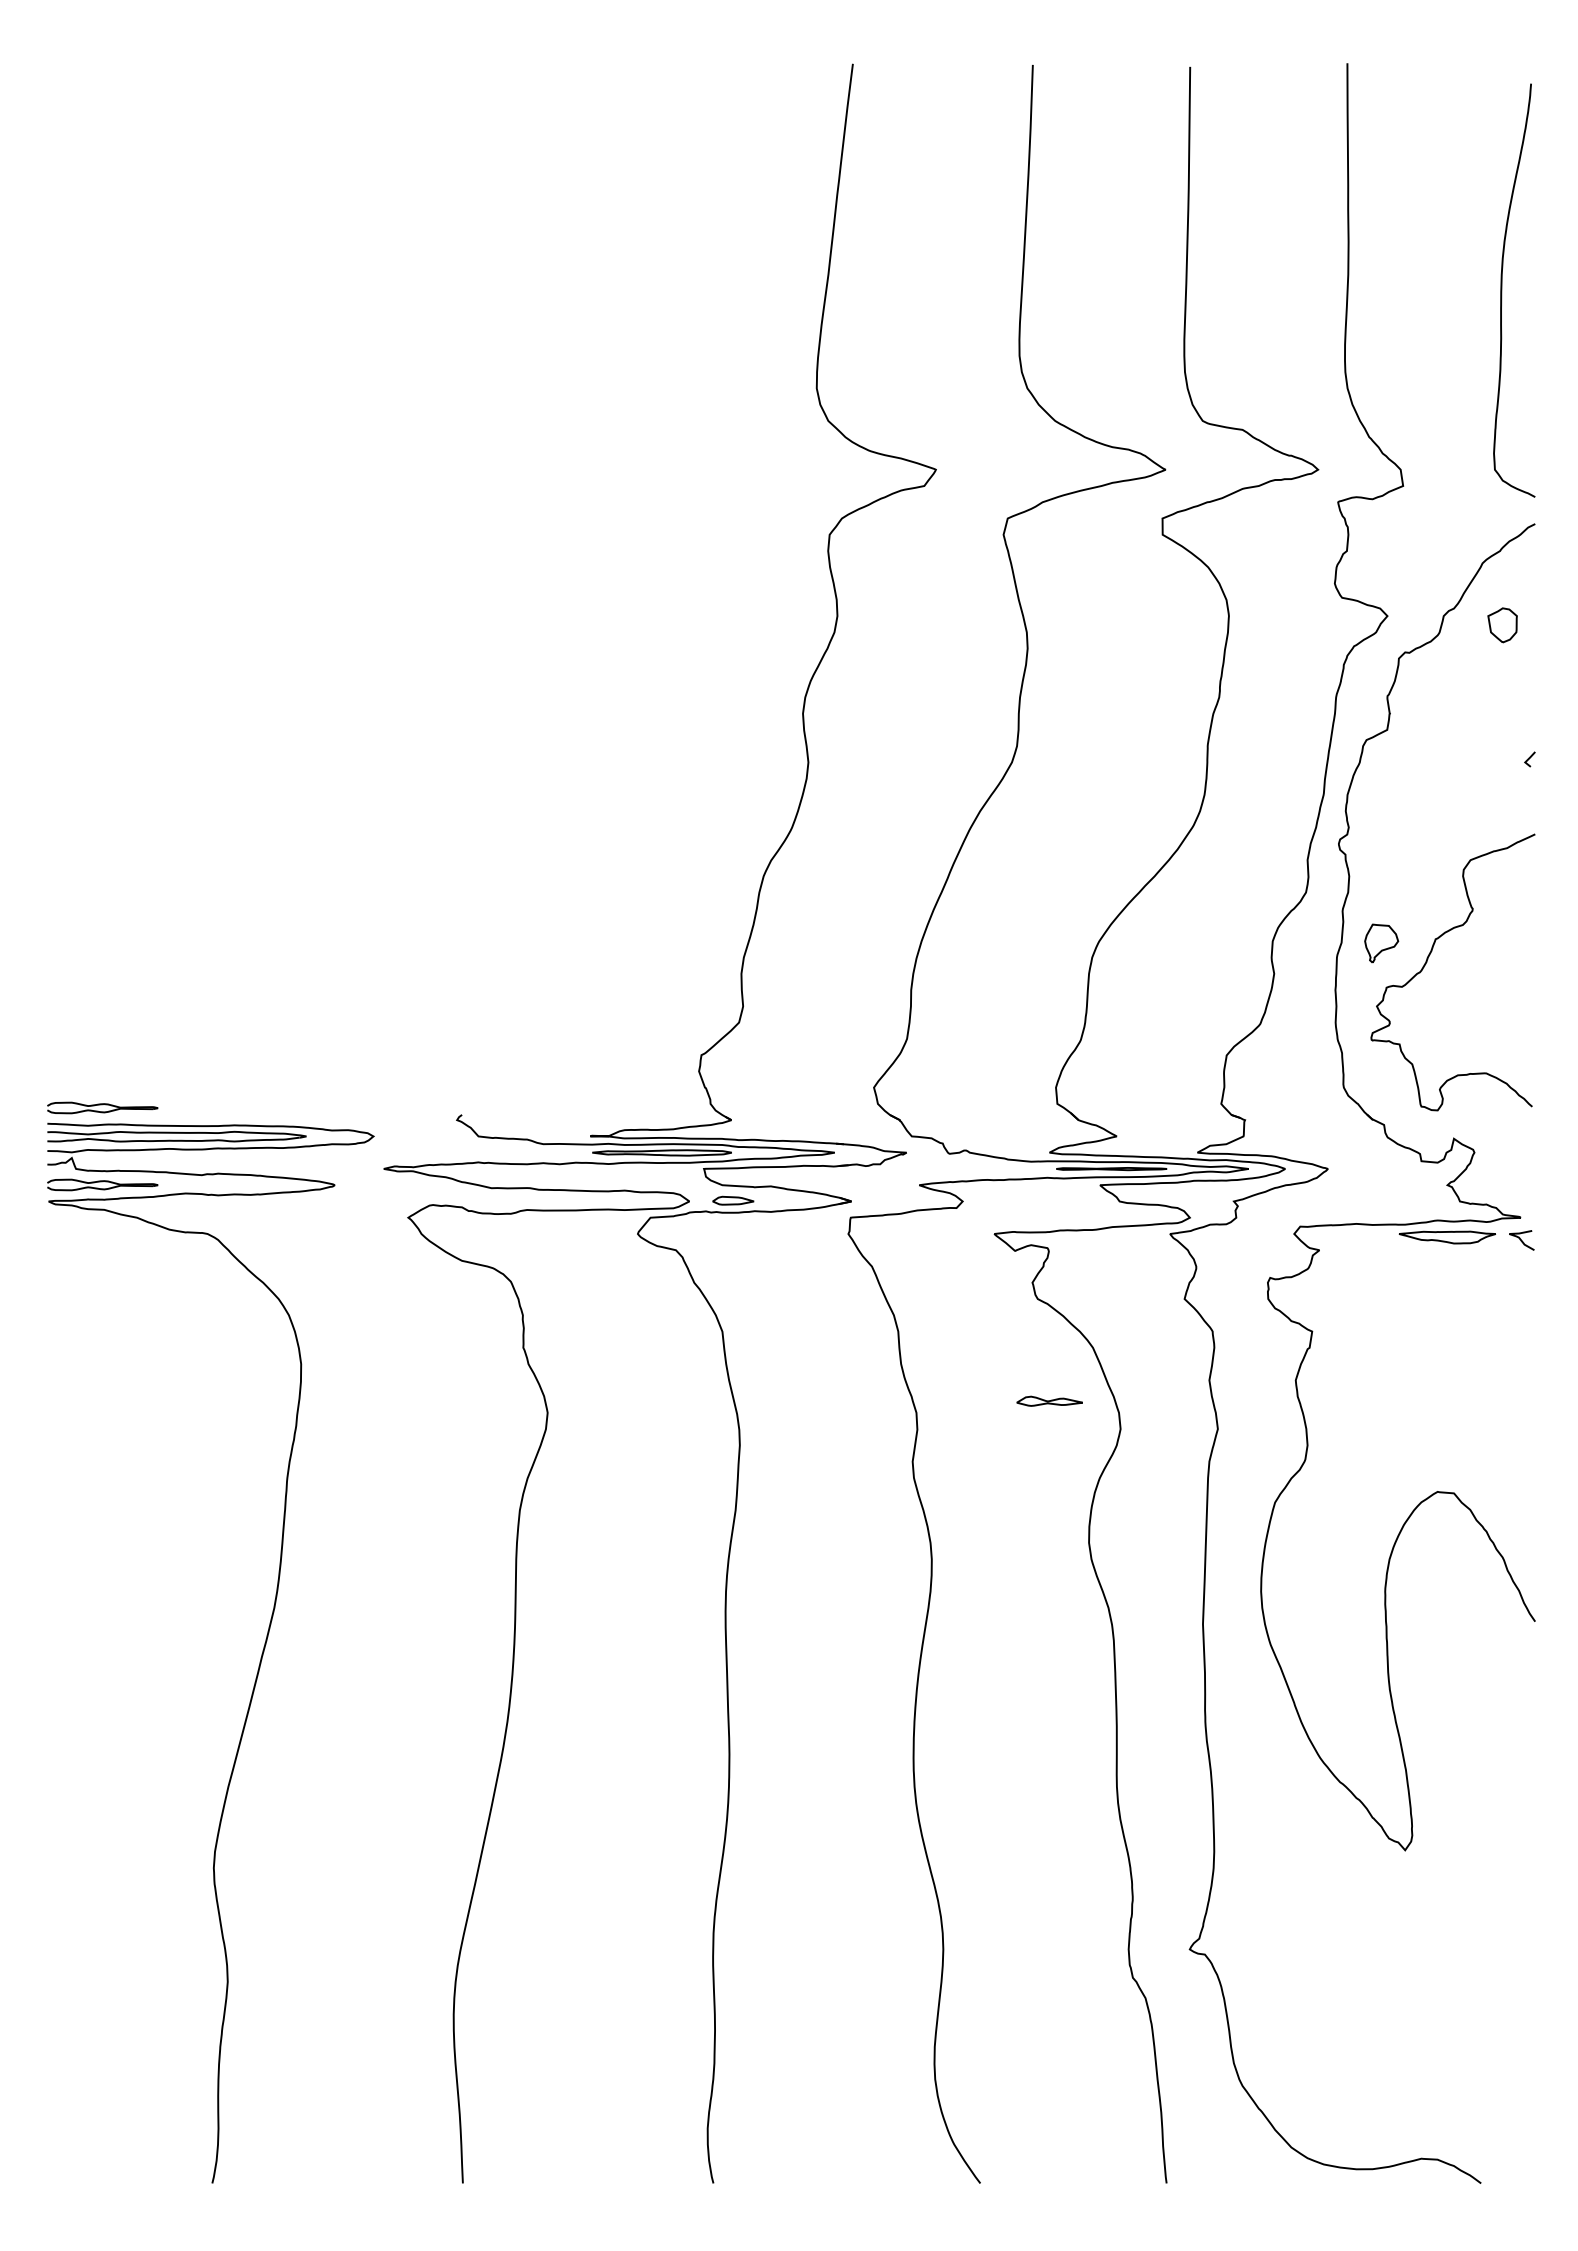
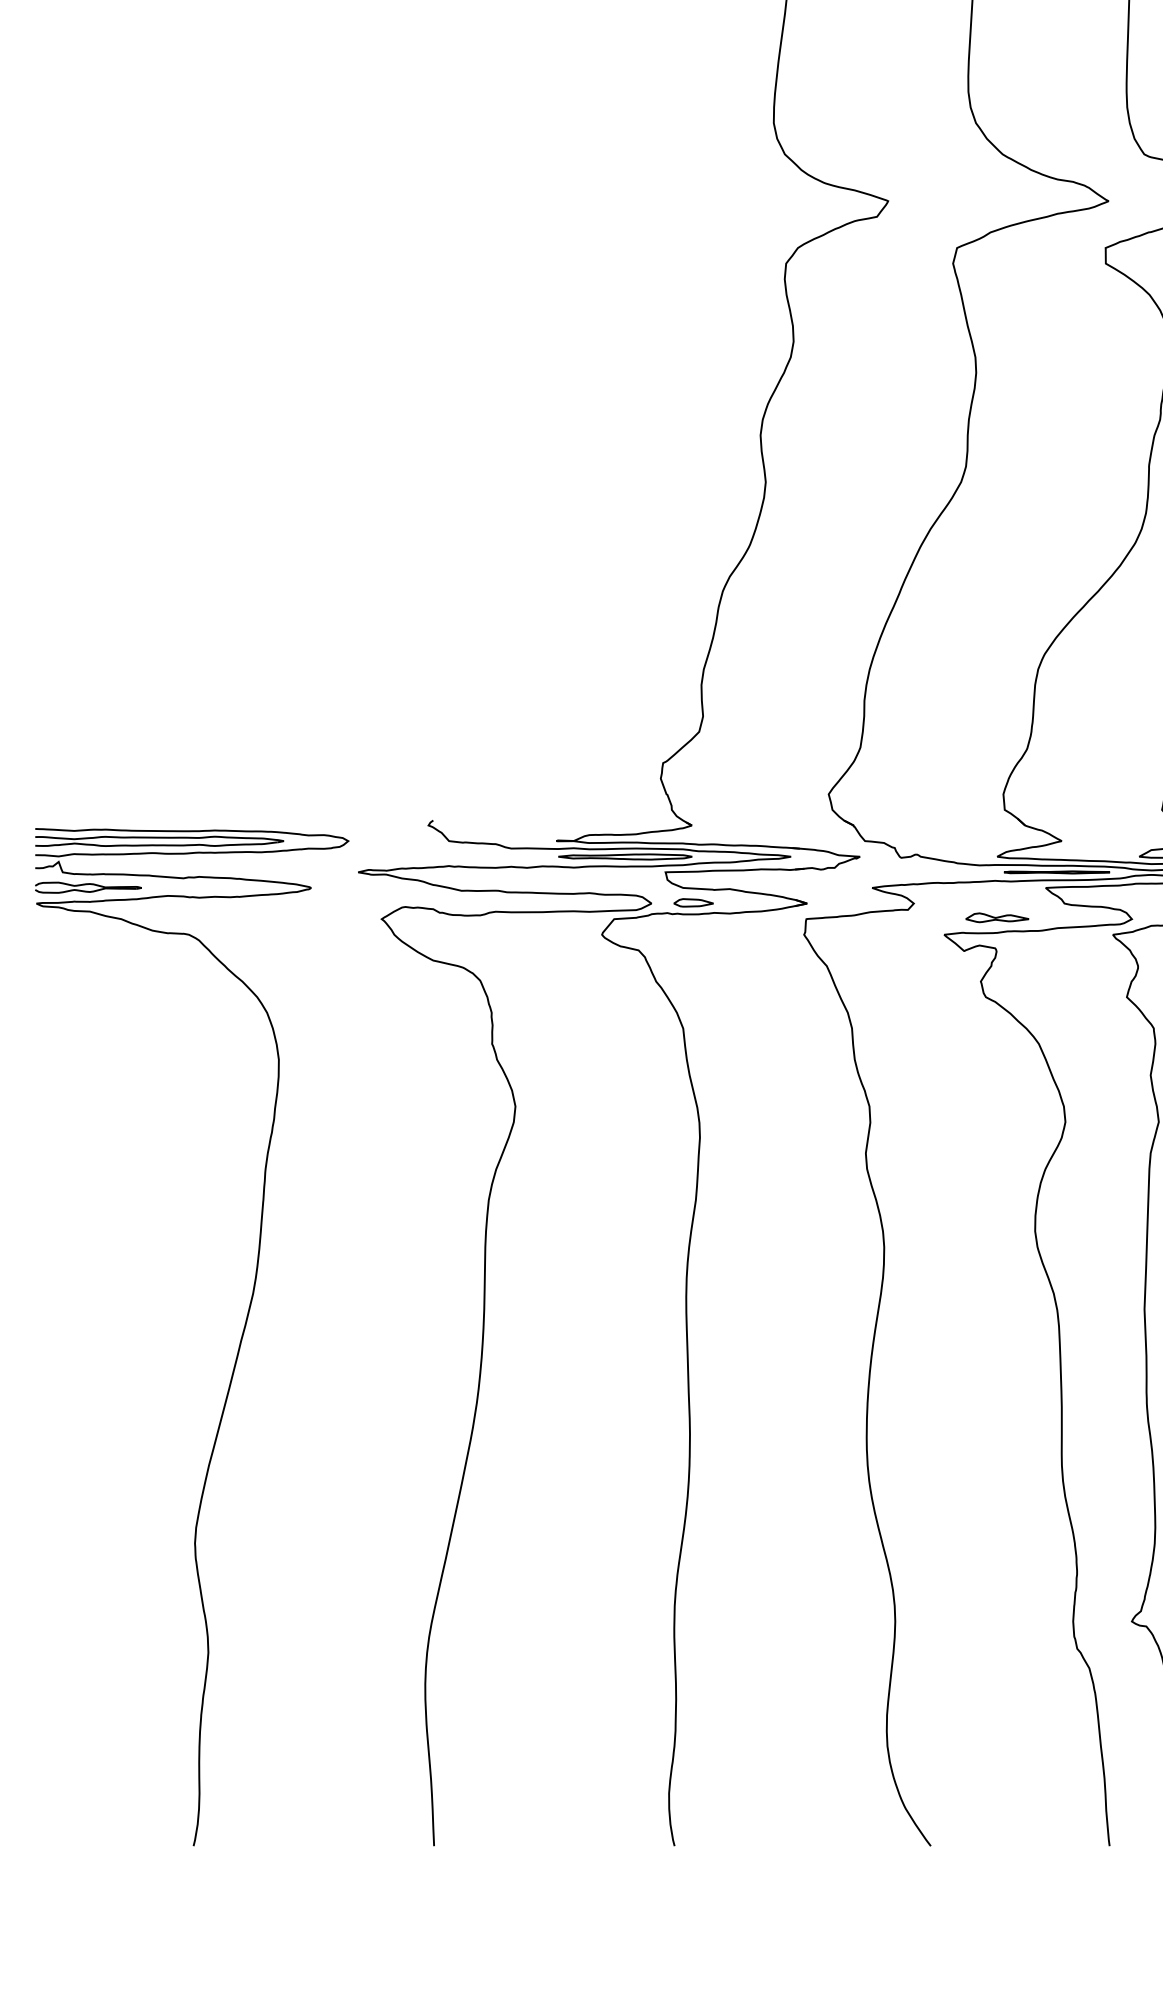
part: (102, 1107) -> (88, 813), removed
part: (1049, 1400) -> (997, 917), moved

